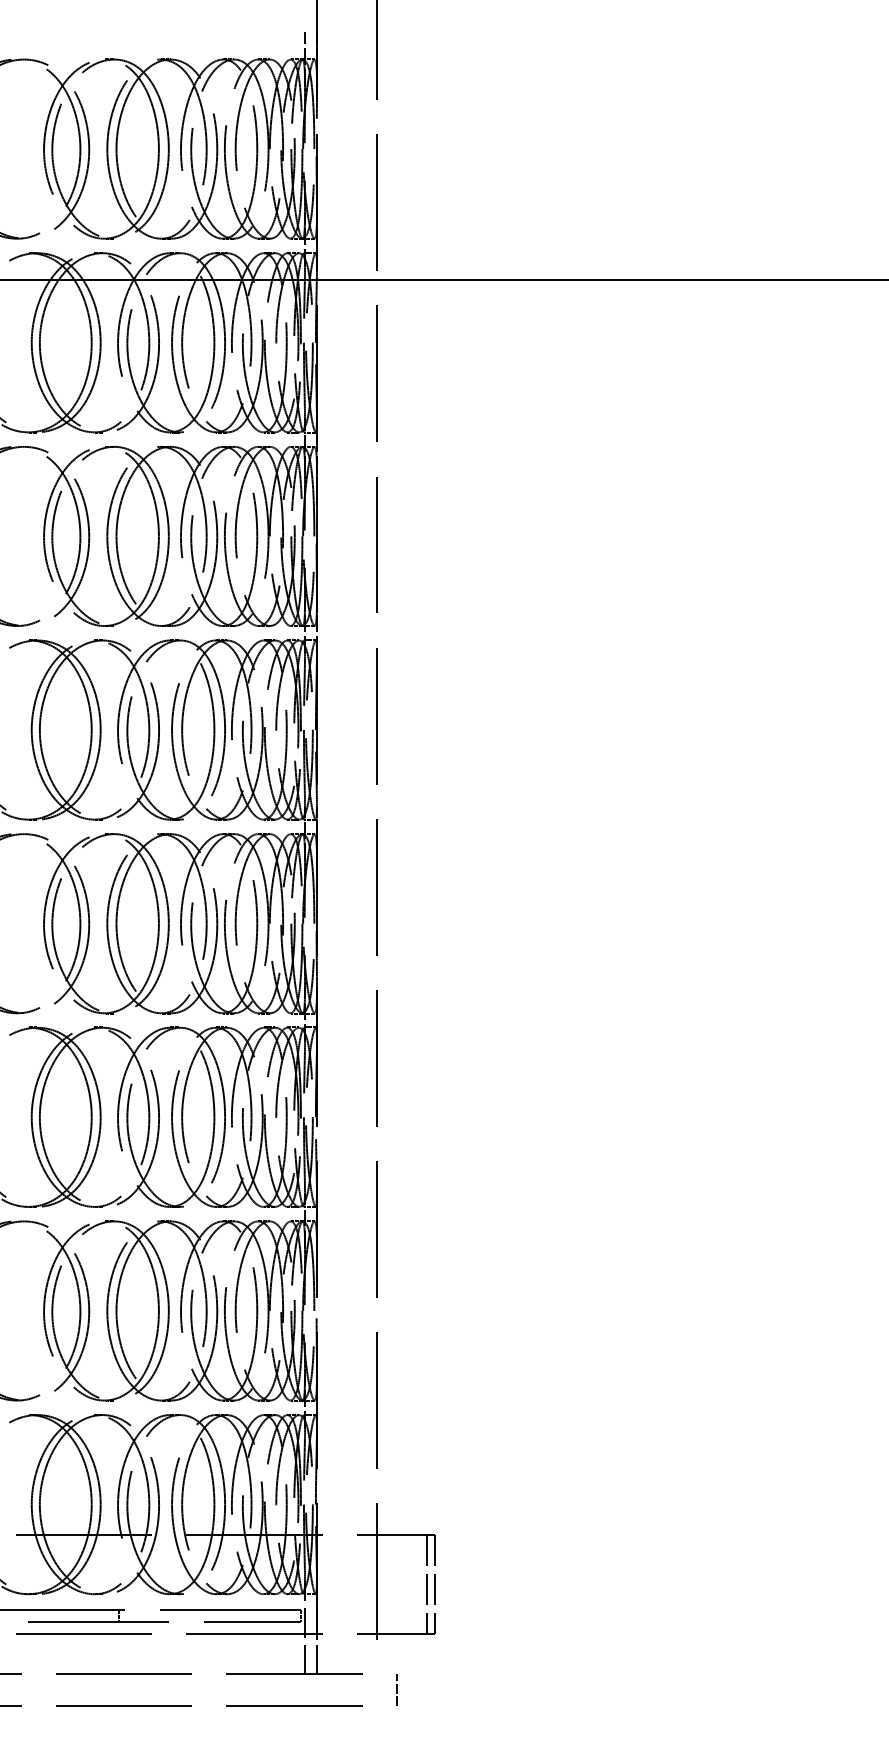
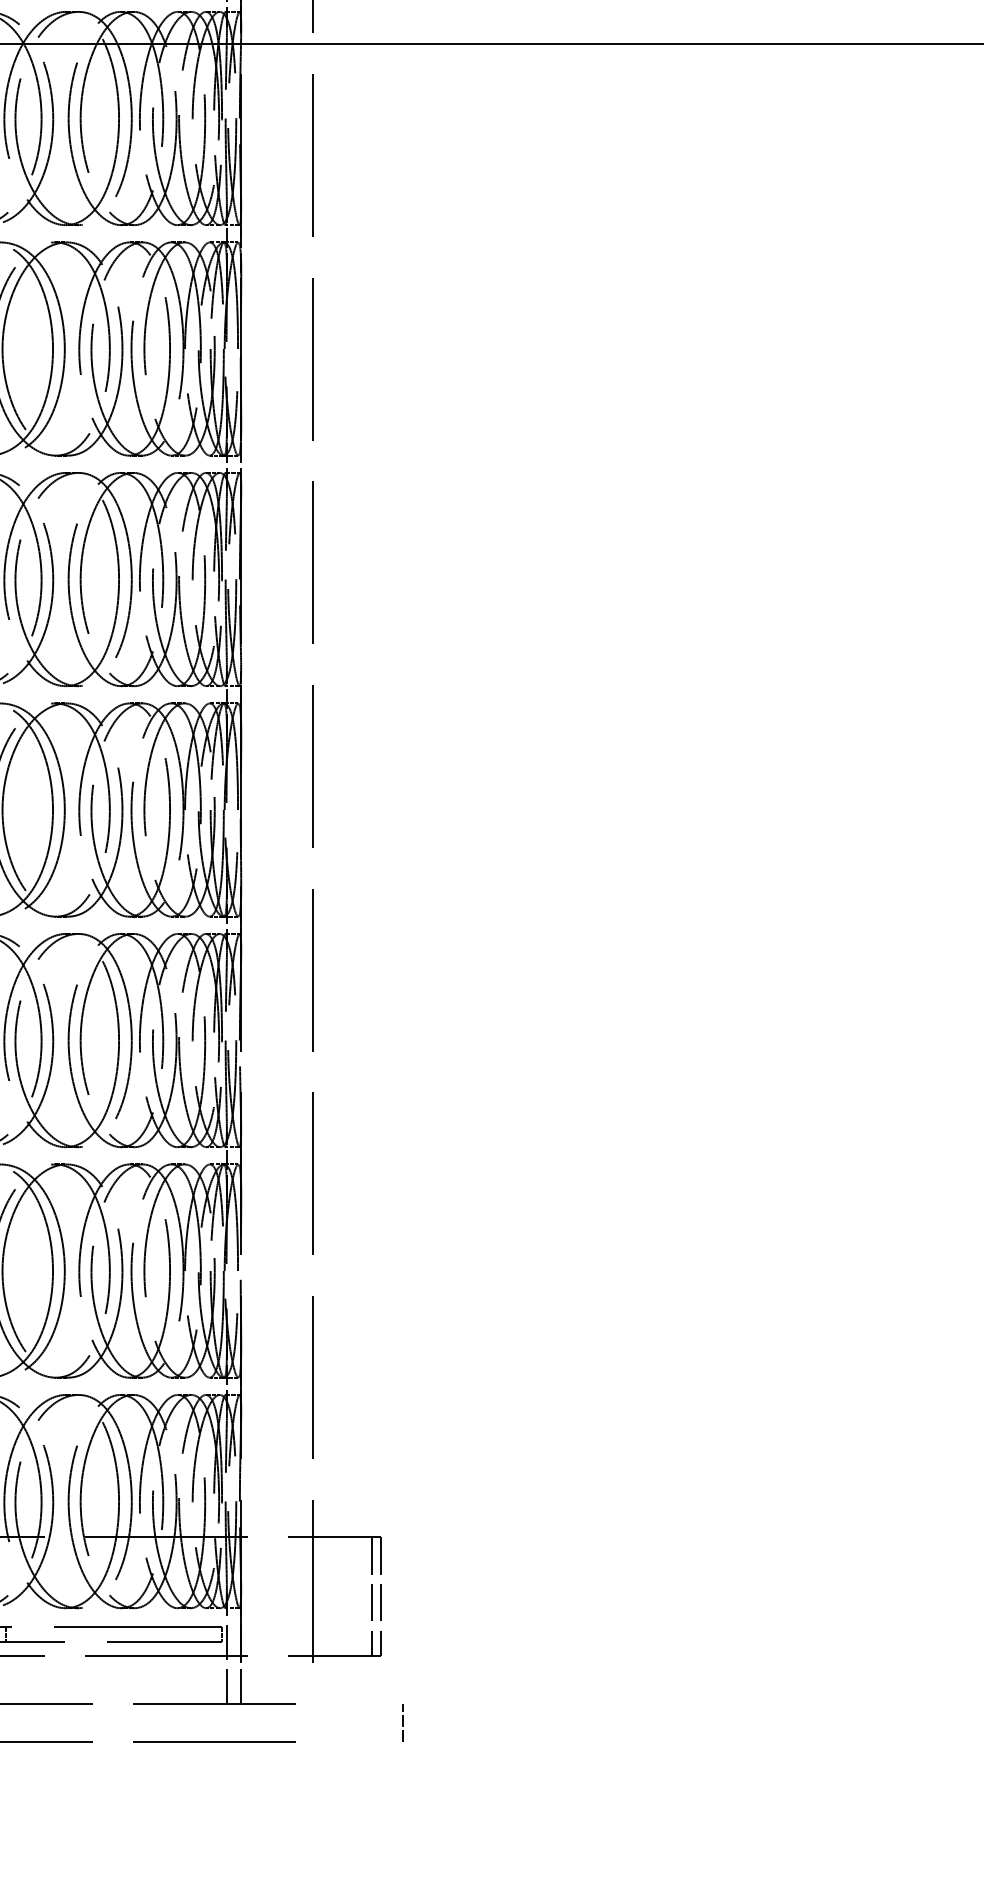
line: (396, 1689) -> (402, 1721), moved

